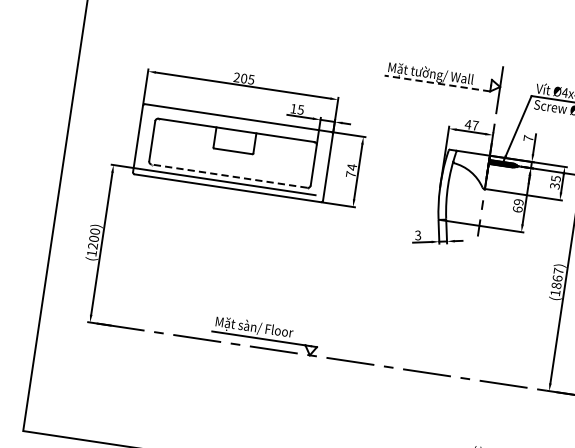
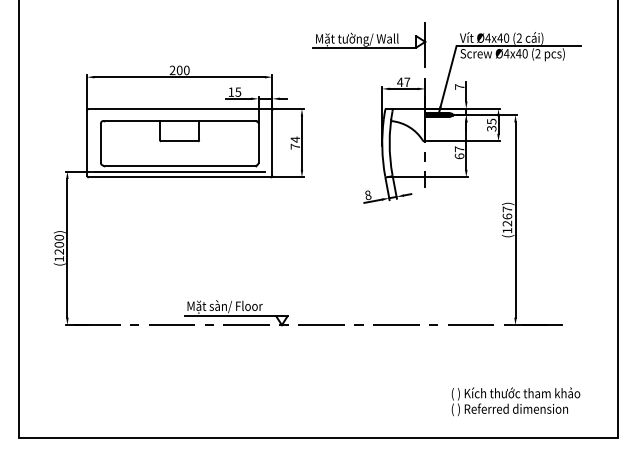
text: (251, 79) -> (186, 70), 205 -> 200
line: (437, 83) -> (364, 47), dashed -> solid
line: (229, 176) -> (179, 165), dashed -> solid
text: (518, 202) -> (459, 149), 69 -> 67
text: (418, 235) -> (368, 195), 3 -> 8
text: (556, 285) -> (507, 223), (1867) -> (1267)

